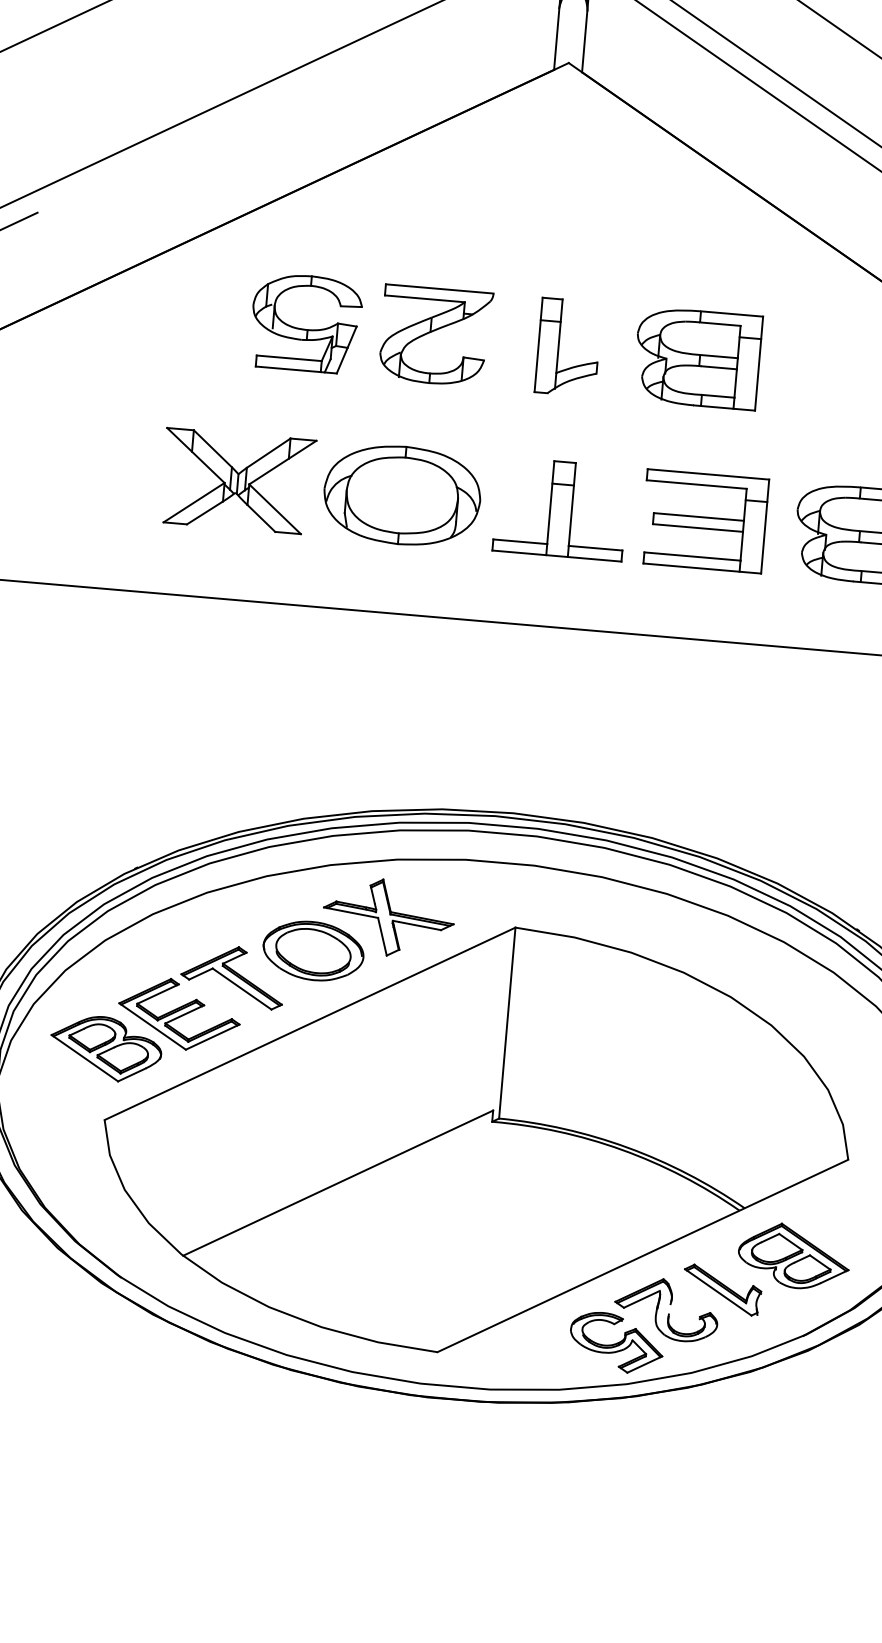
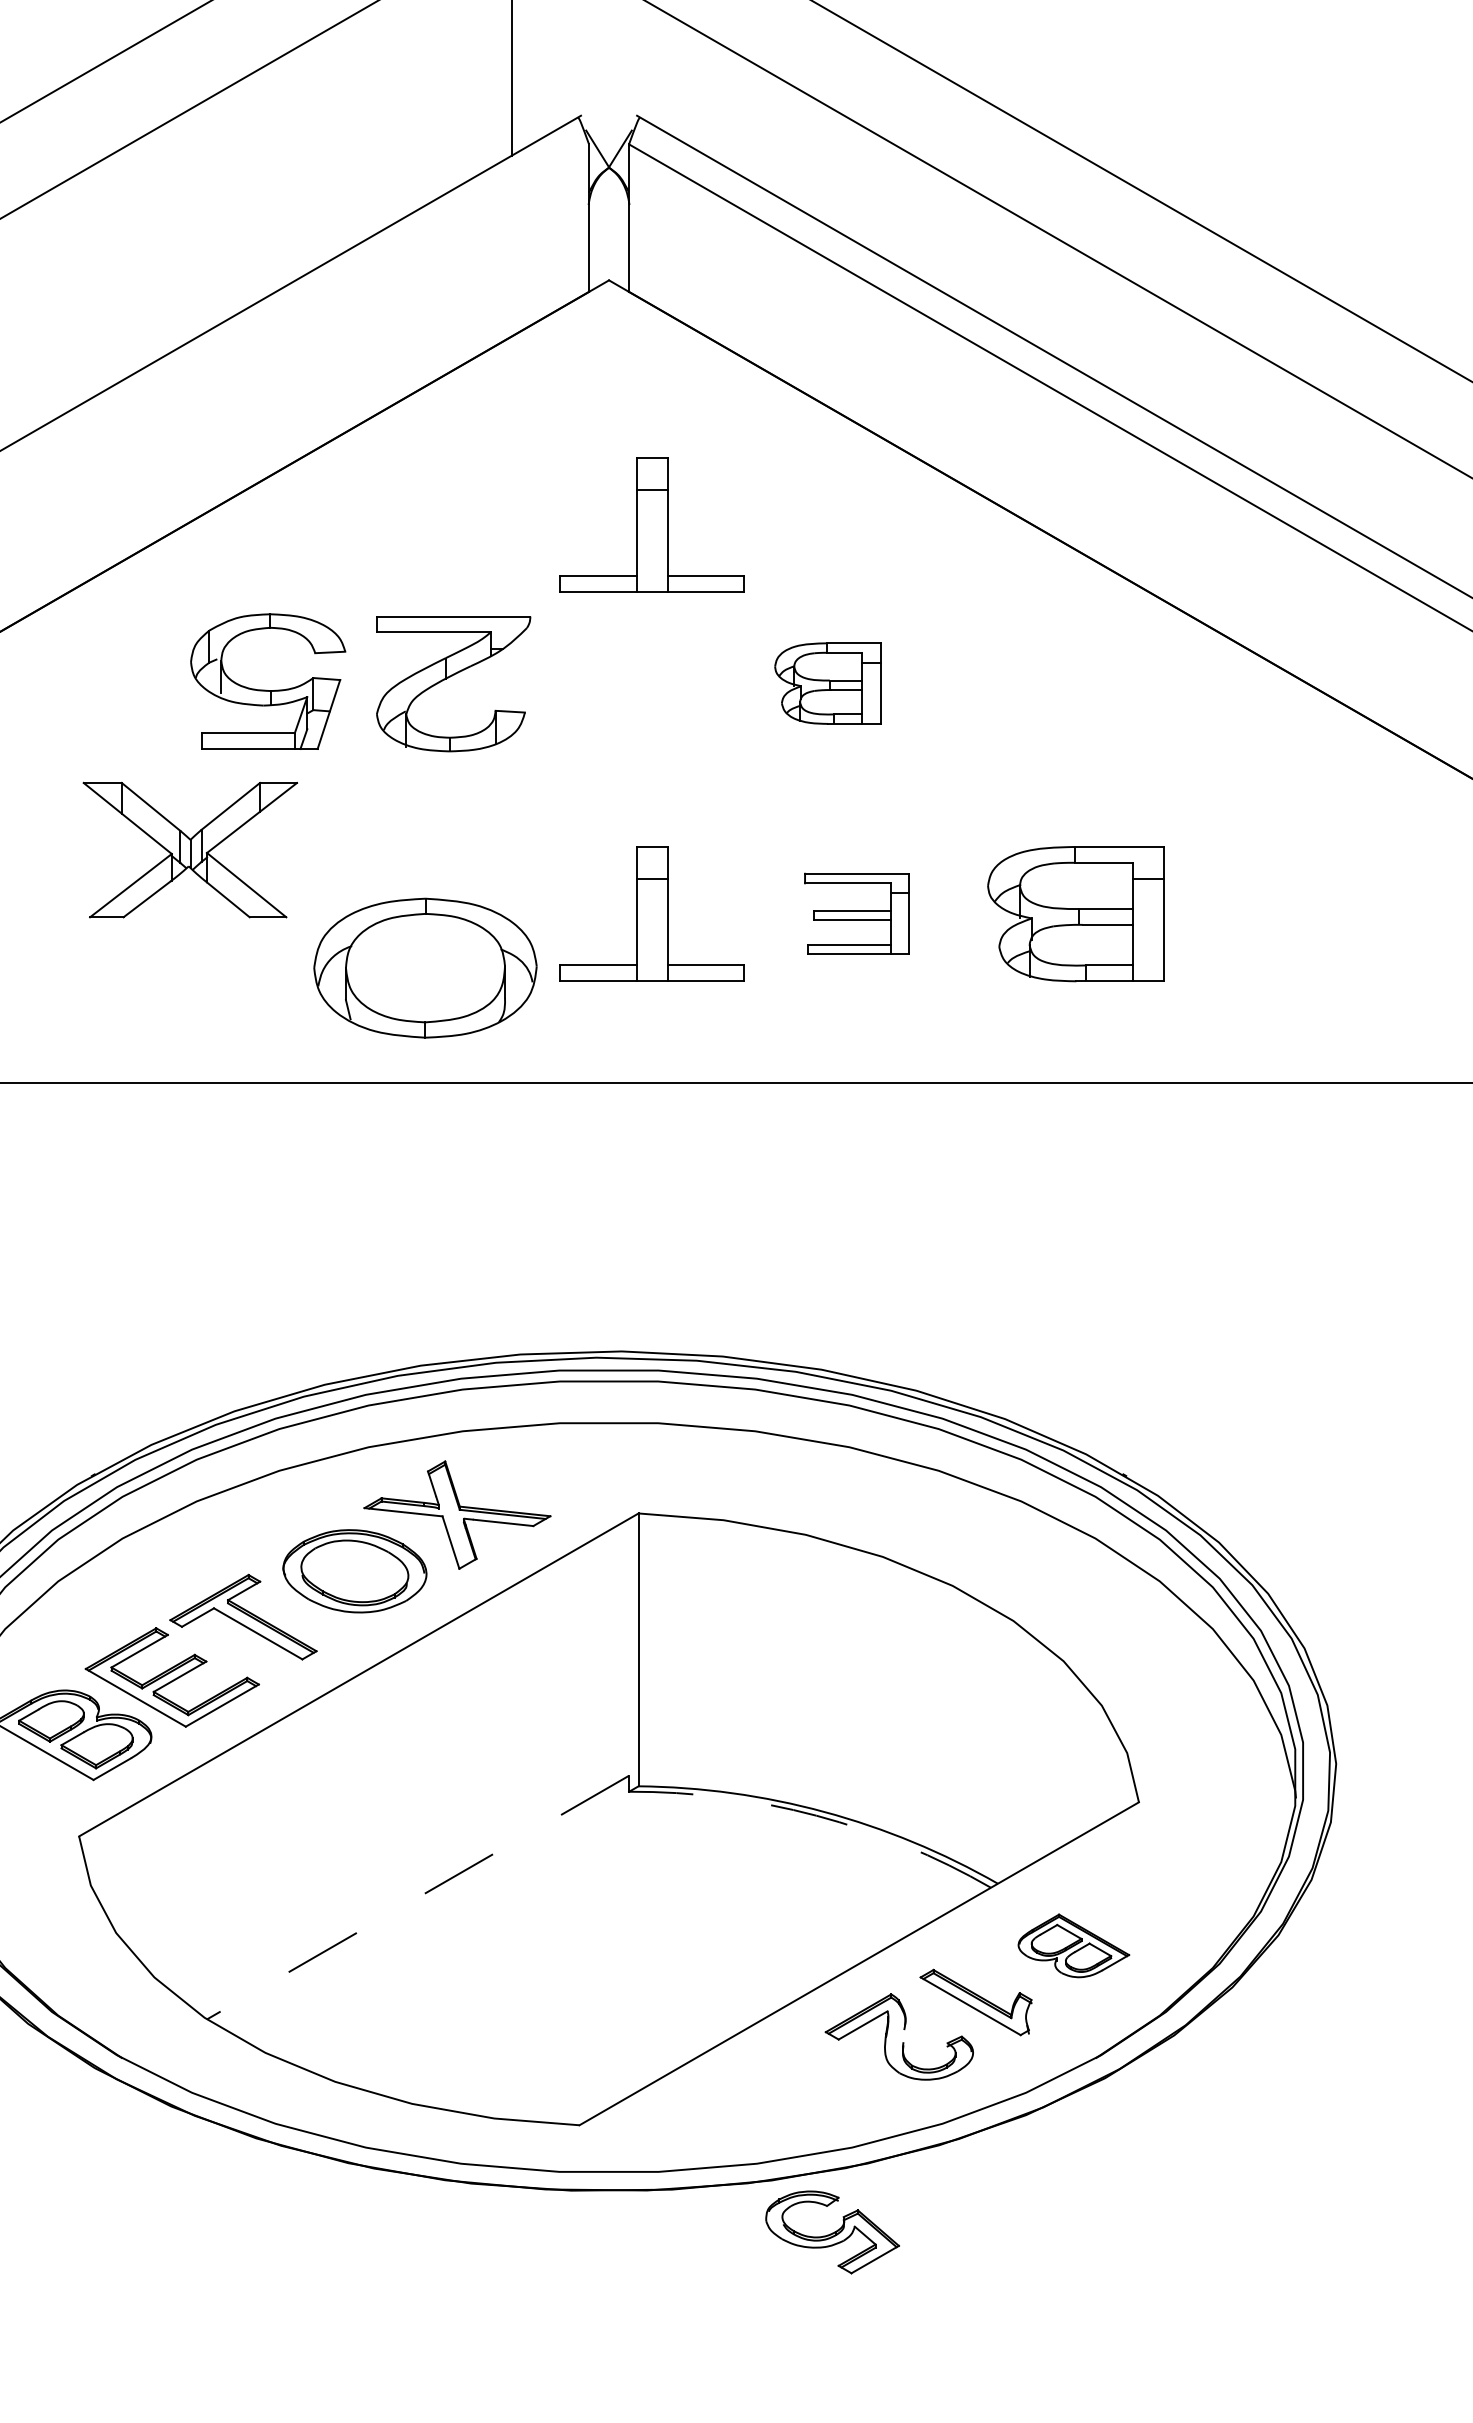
part: (583, 236) -> (651, 524), added
part: (558, 346) -> (629, 683), removed
part: (697, 358) -> (827, 683), size x0.6
part: (237, 480) -> (189, 849), moved
part: (402, 495) -> (425, 967), moved
part: (703, 520) -> (856, 913), size x0.6
arc: (621, 1149) -> (816, 1815), solid -> dashed
line: (338, 1183) -> (418, 1897), solid -> dashed
part: (793, 1256) -> (1073, 1945), size x0.7
part: (616, 1343) -> (832, 2232), moved

